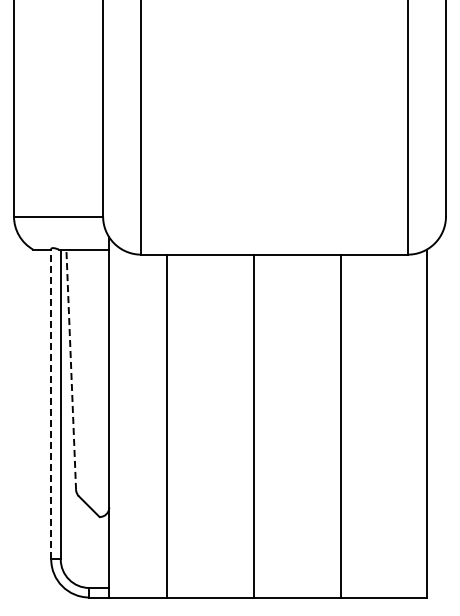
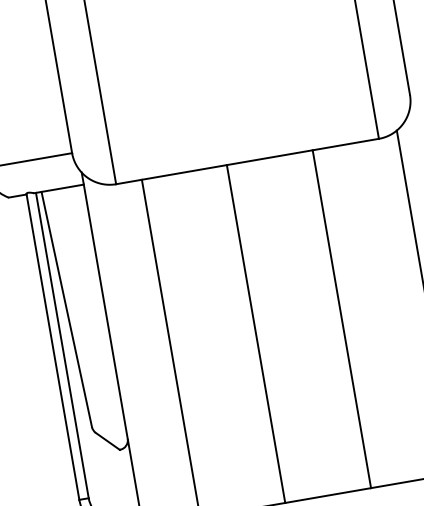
line: (71, 369) -> (67, 309), dashed -> solid
line: (51, 403) -> (53, 346), dashed -> solid

